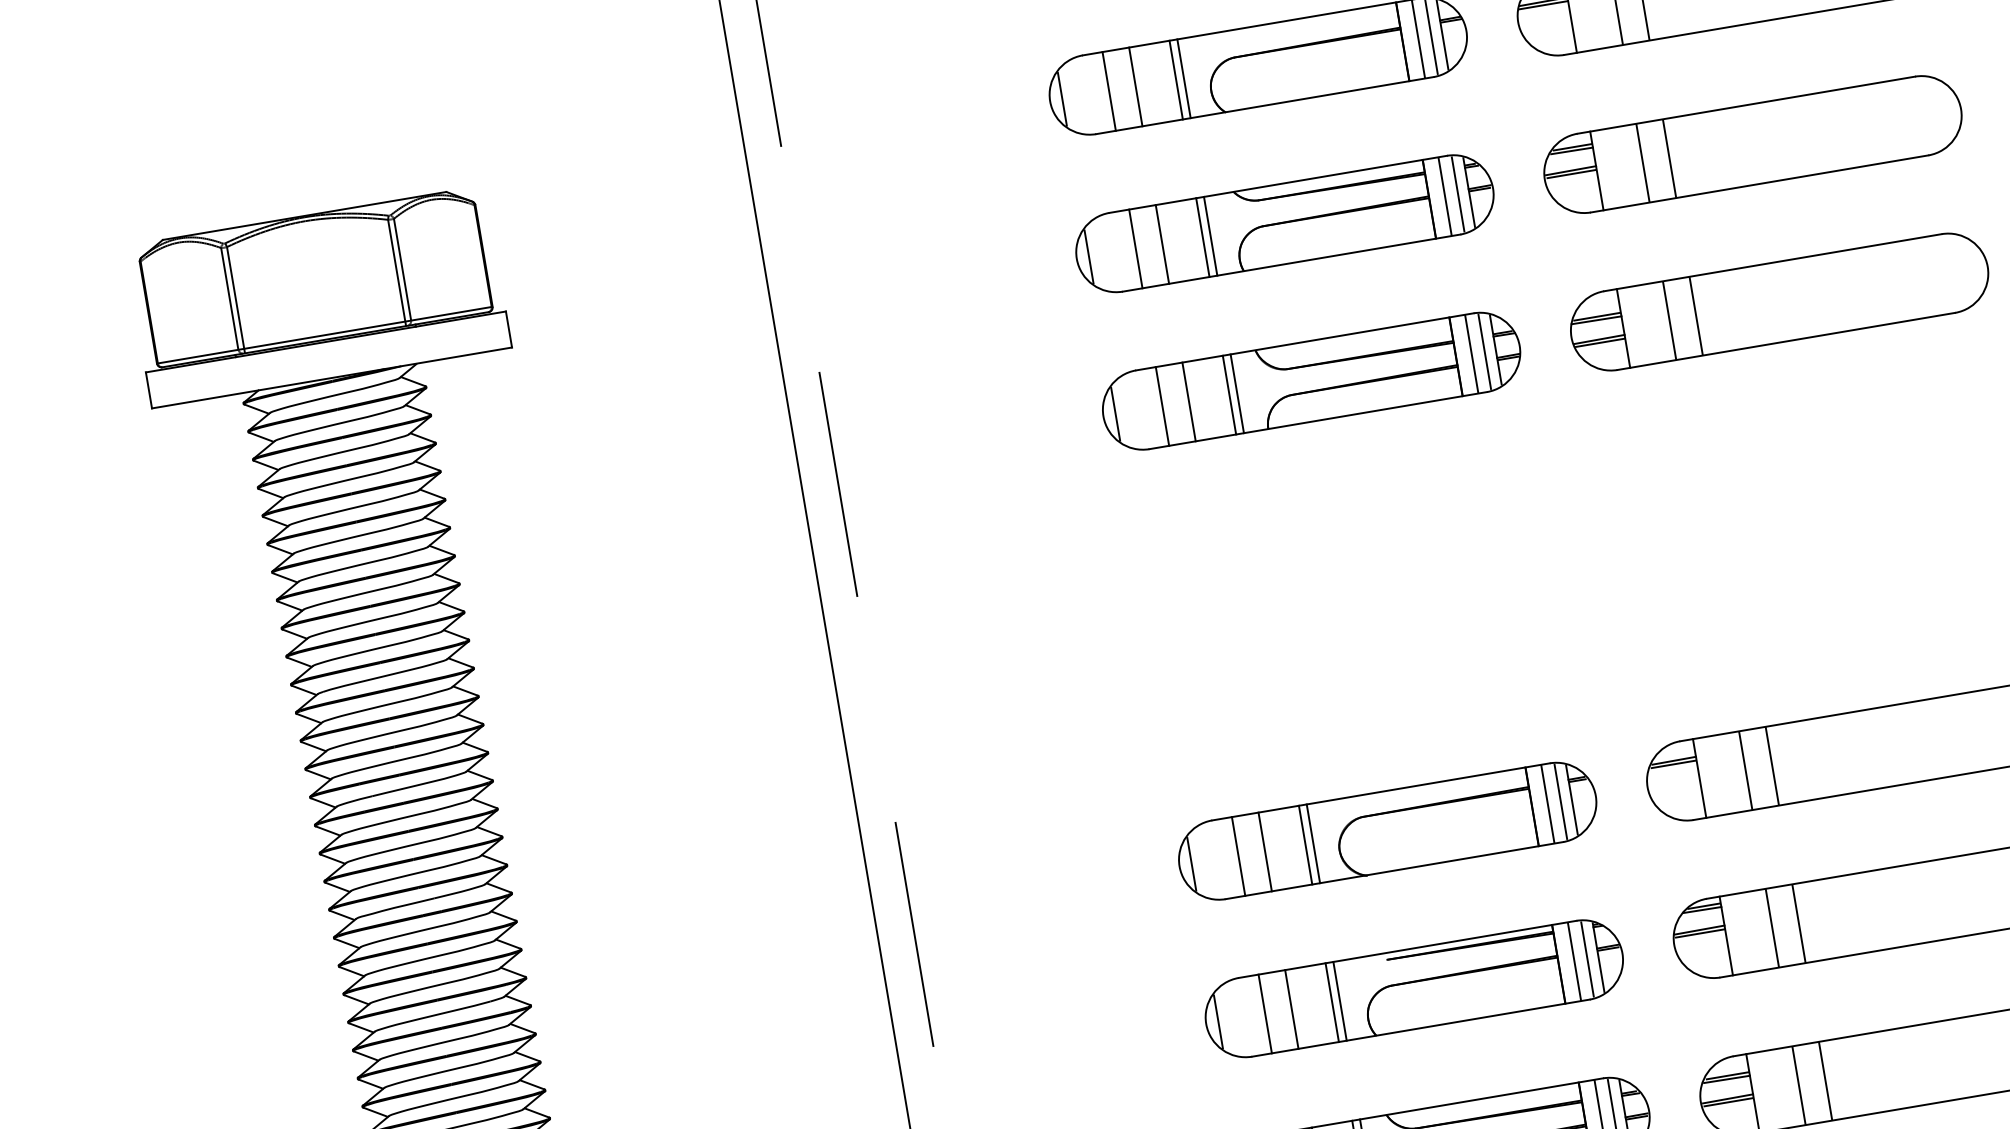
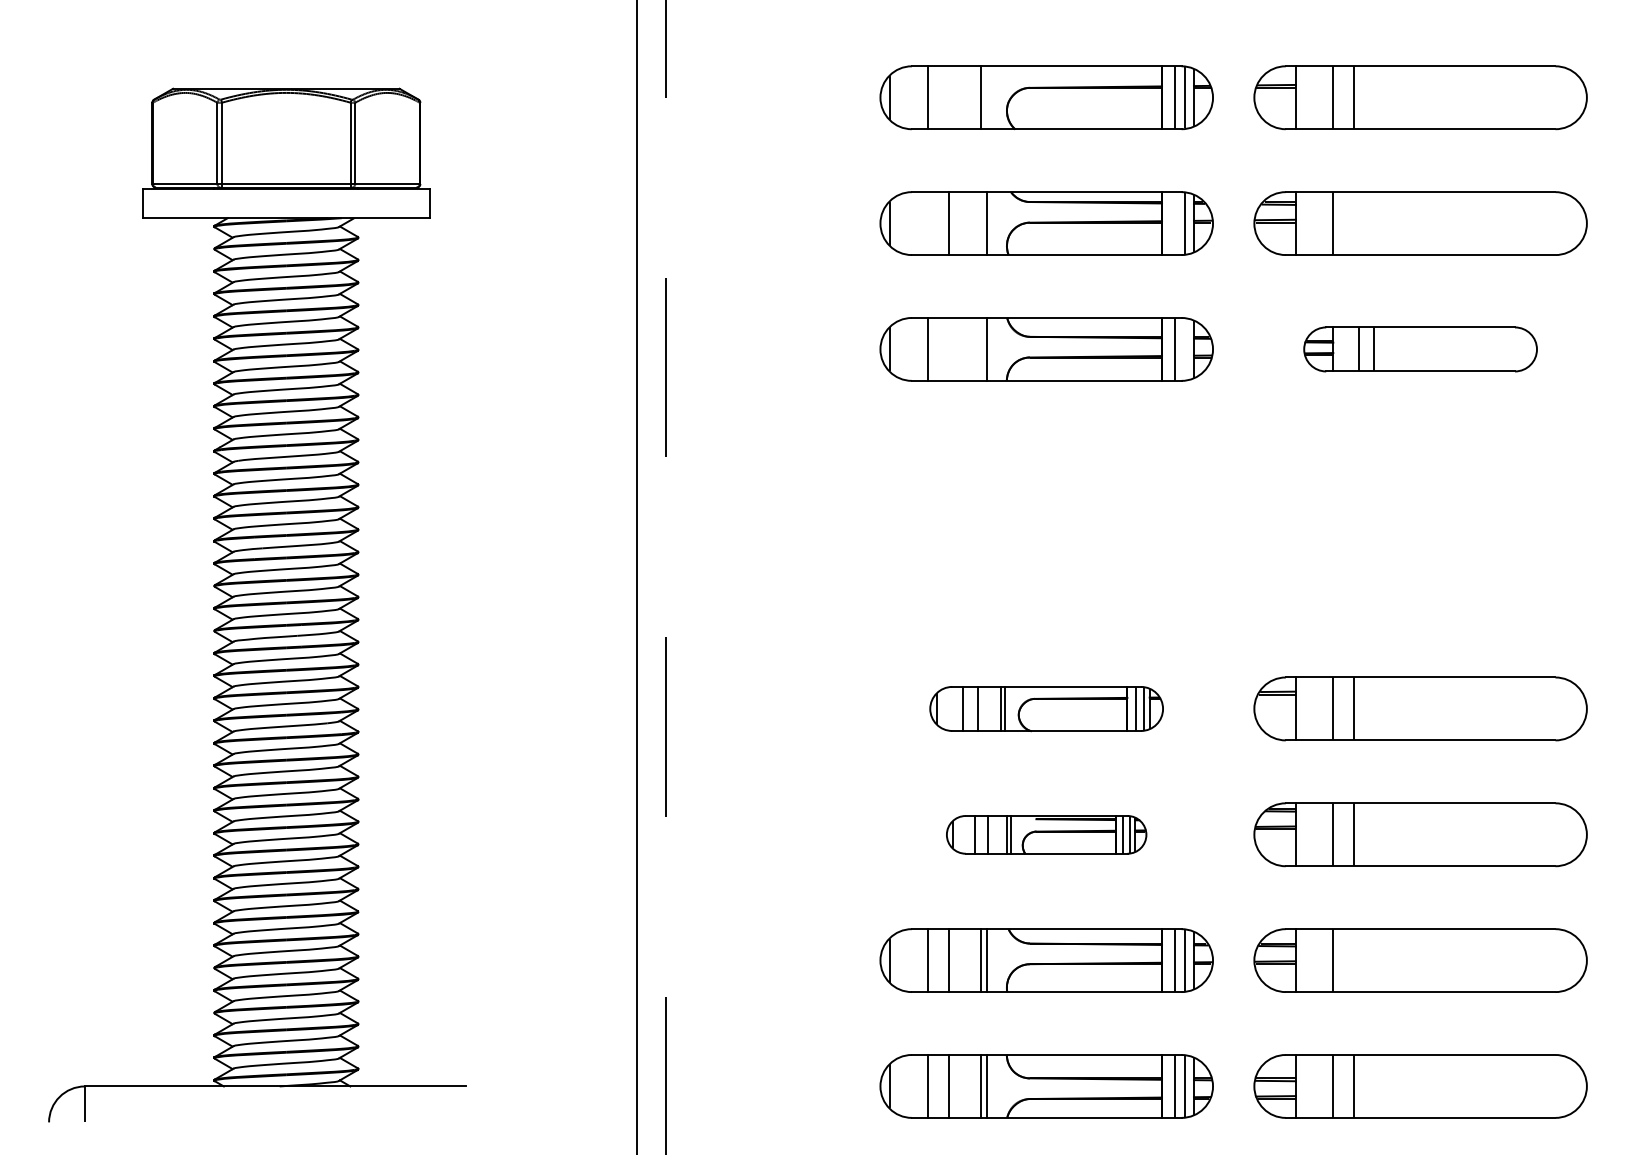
line: (1184, 78) -> (987, 97), removed
line: (1135, 86) -> (948, 97), removed
line: (1670, 158) -> (1354, 223), removed
line: (1444, 196) -> (1174, 223), removed
line: (1203, 237) -> (981, 223), removed
line: (1135, 248) -> (927, 223), removed
part: (1779, 302) -> (1420, 349), size x0.7
line: (1485, 351) -> (1185, 349), removed
line: (1229, 393) -> (981, 348), removed
line: (1188, 400) -> (948, 348), removed
part: (1387, 830) -> (1046, 708), size x0.7
part: (1413, 988) -> (1046, 834), size x0.6
line: (1826, 1080) -> (1354, 960), removed

